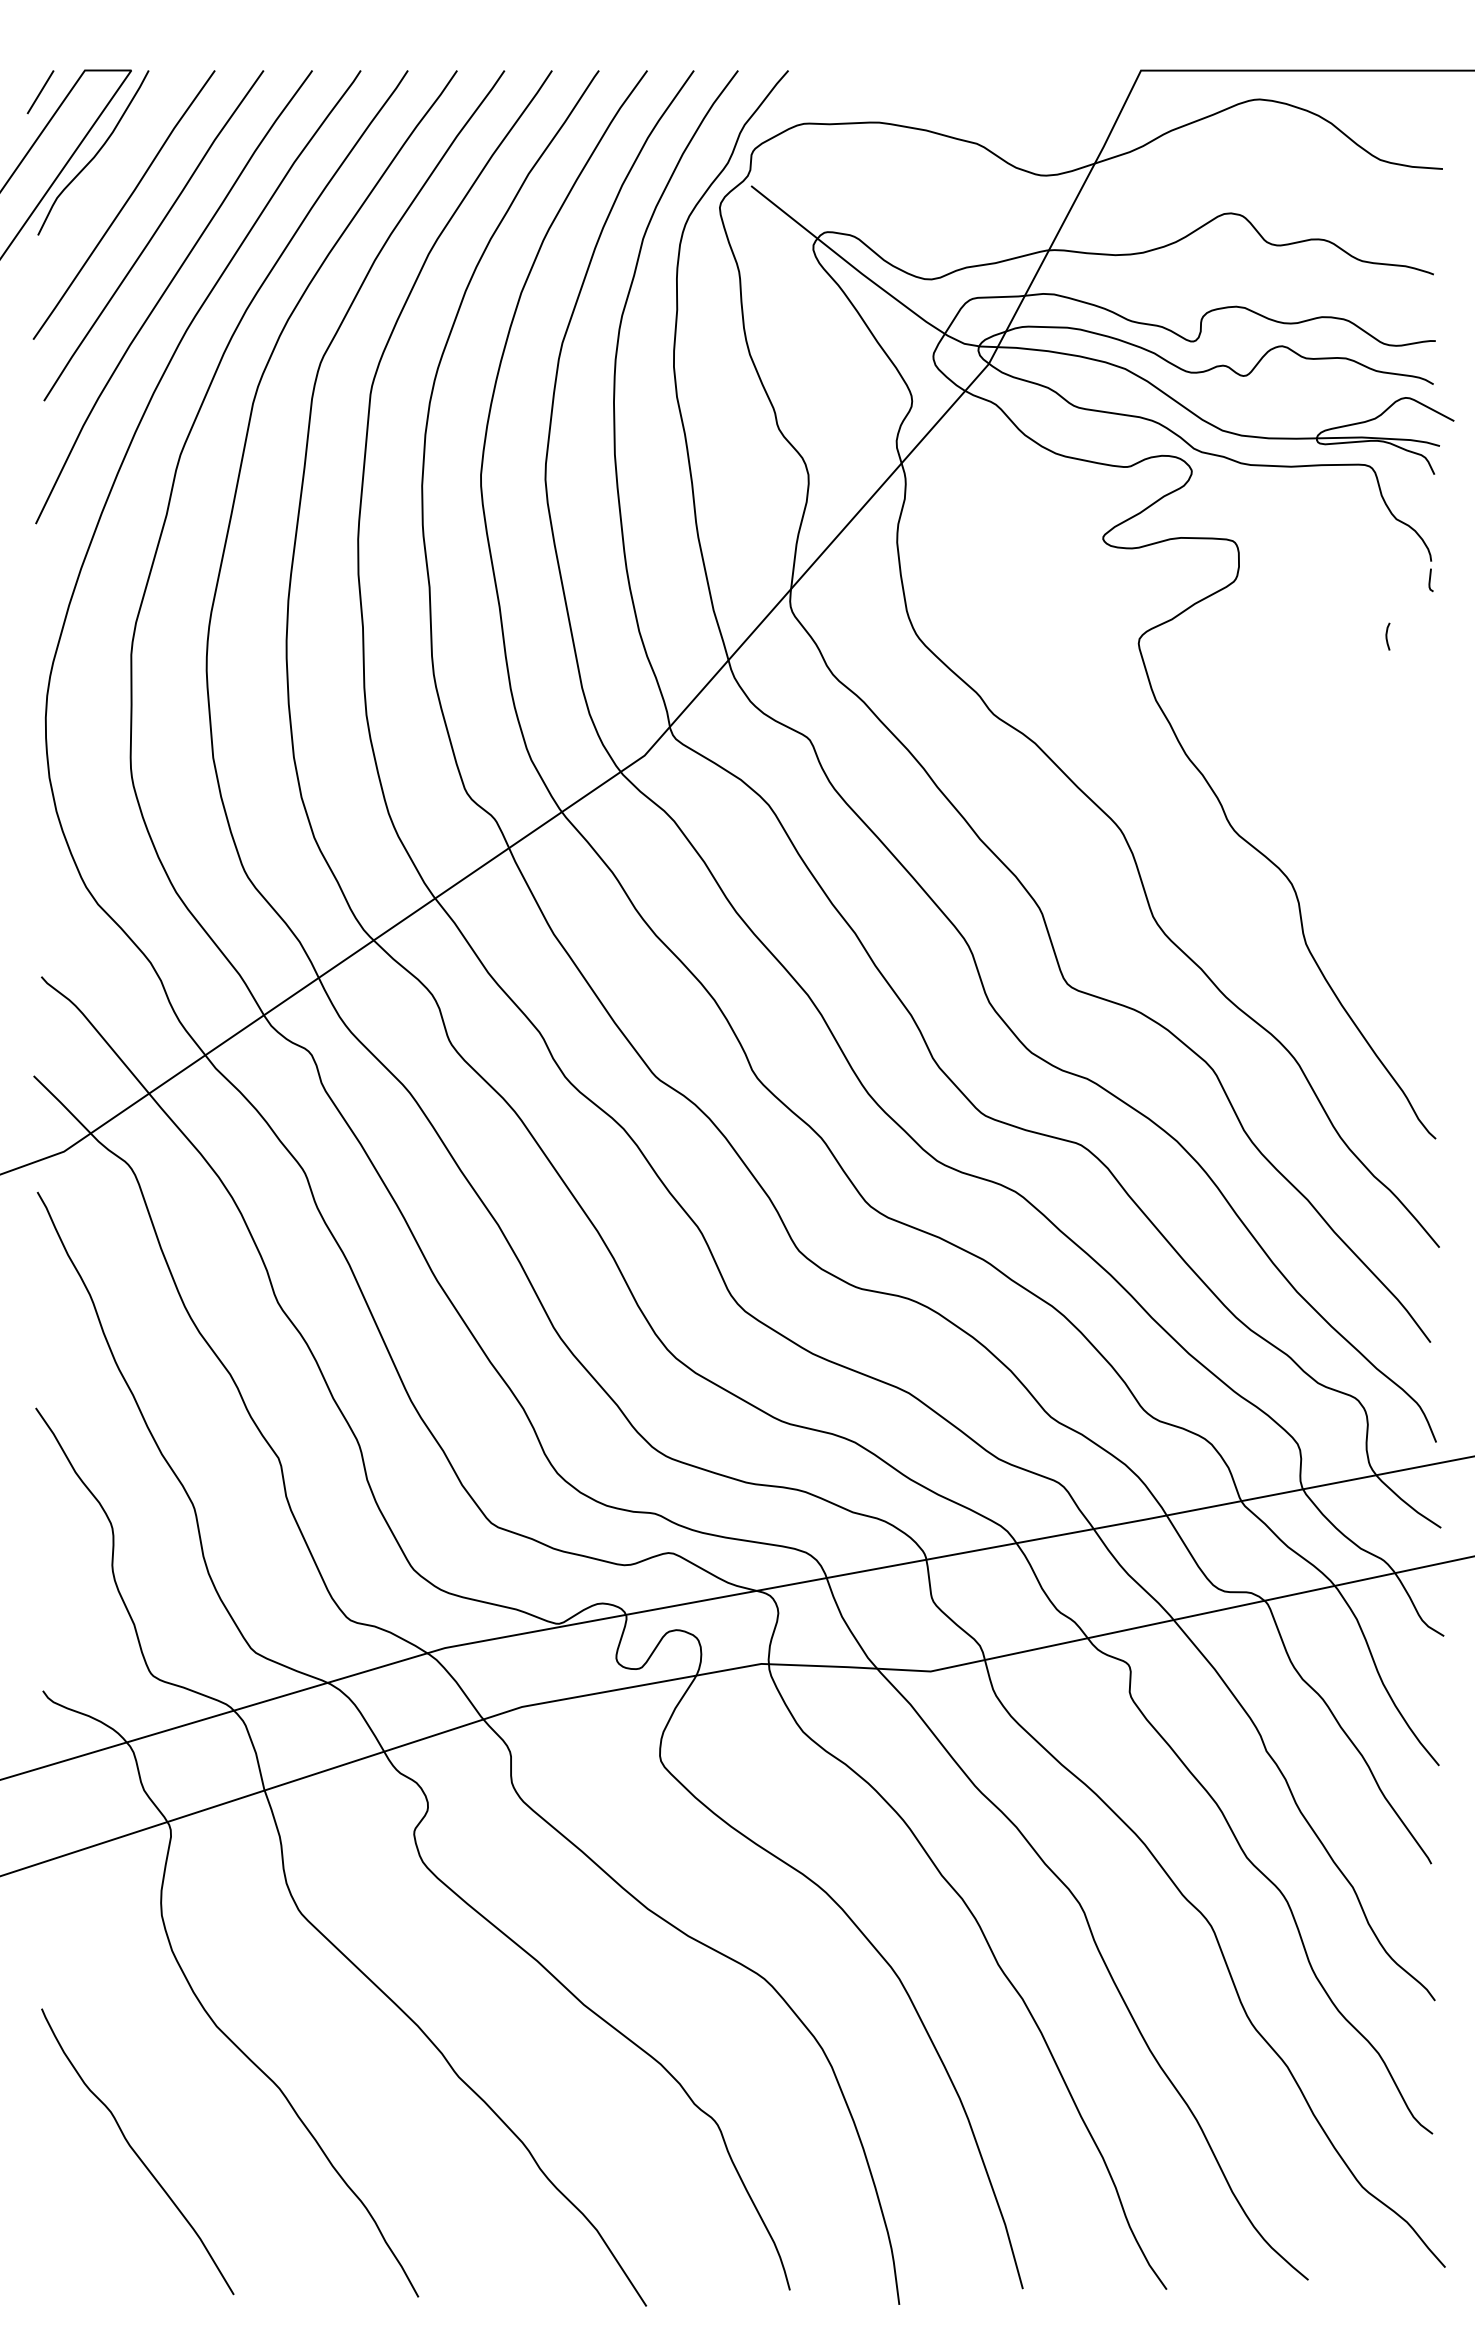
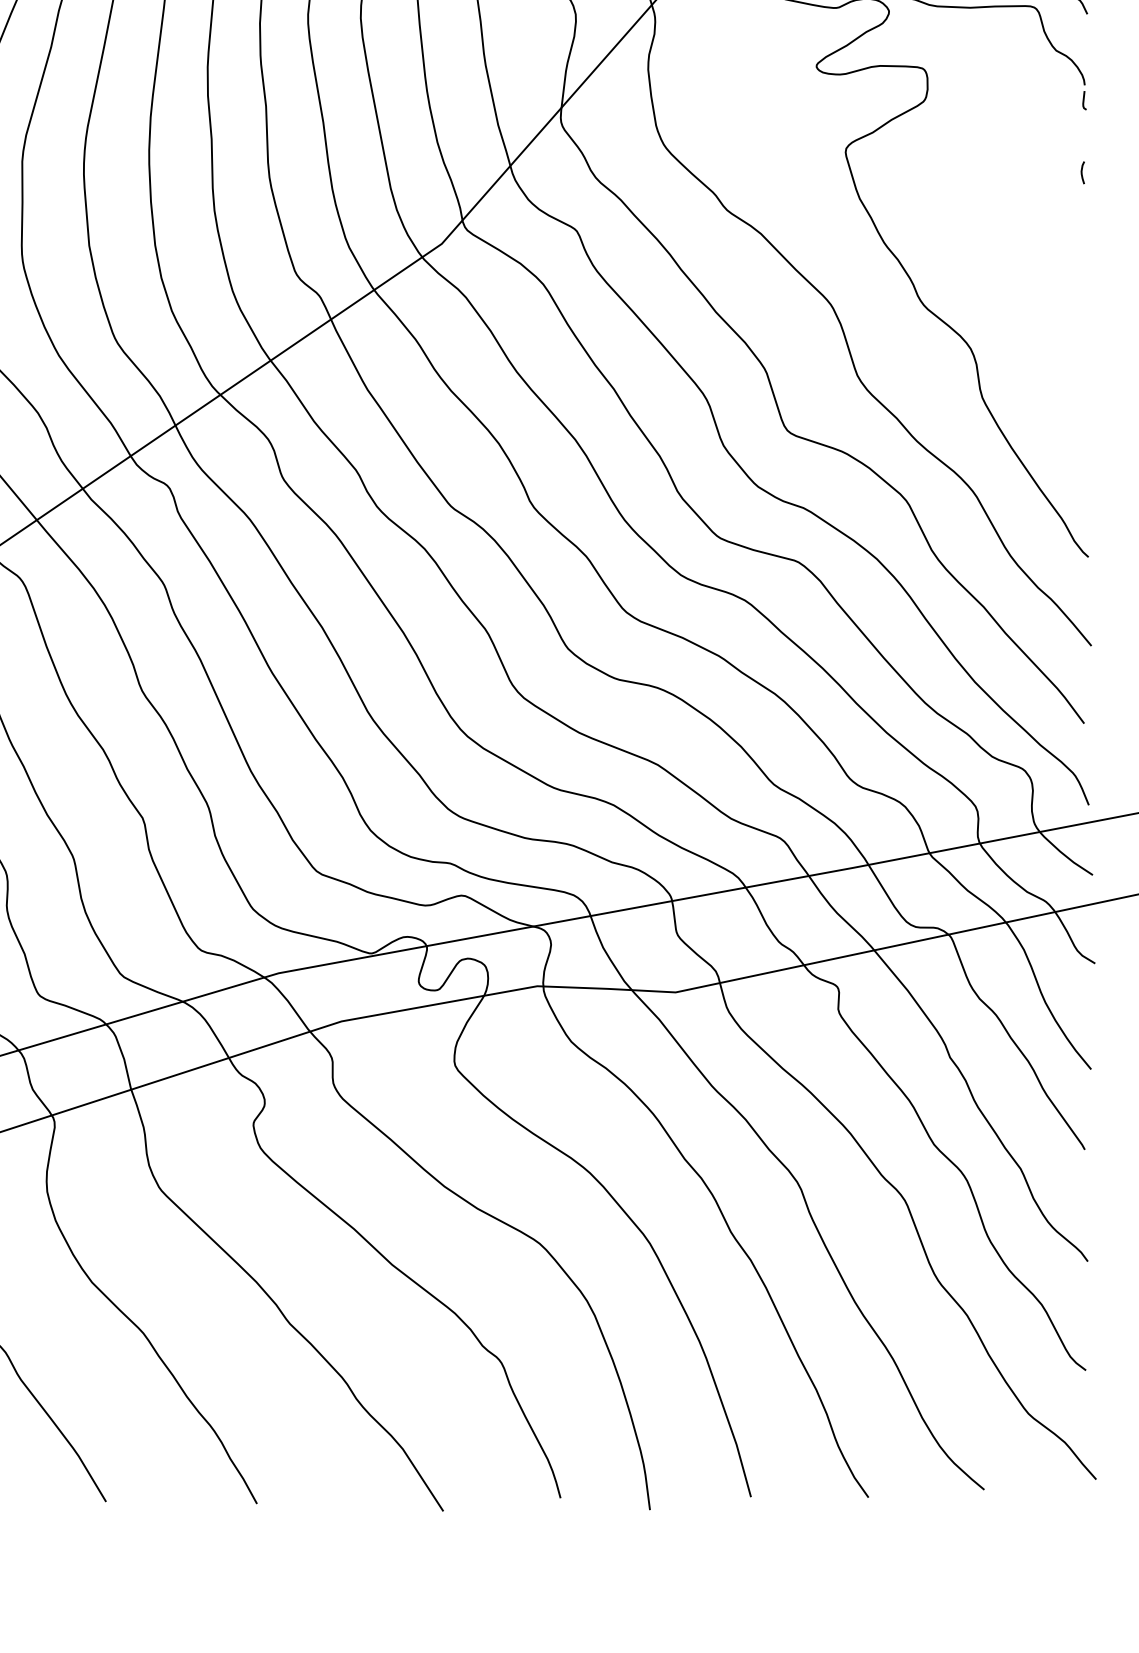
curve: (1387, 636) -> (1082, 172), moved

